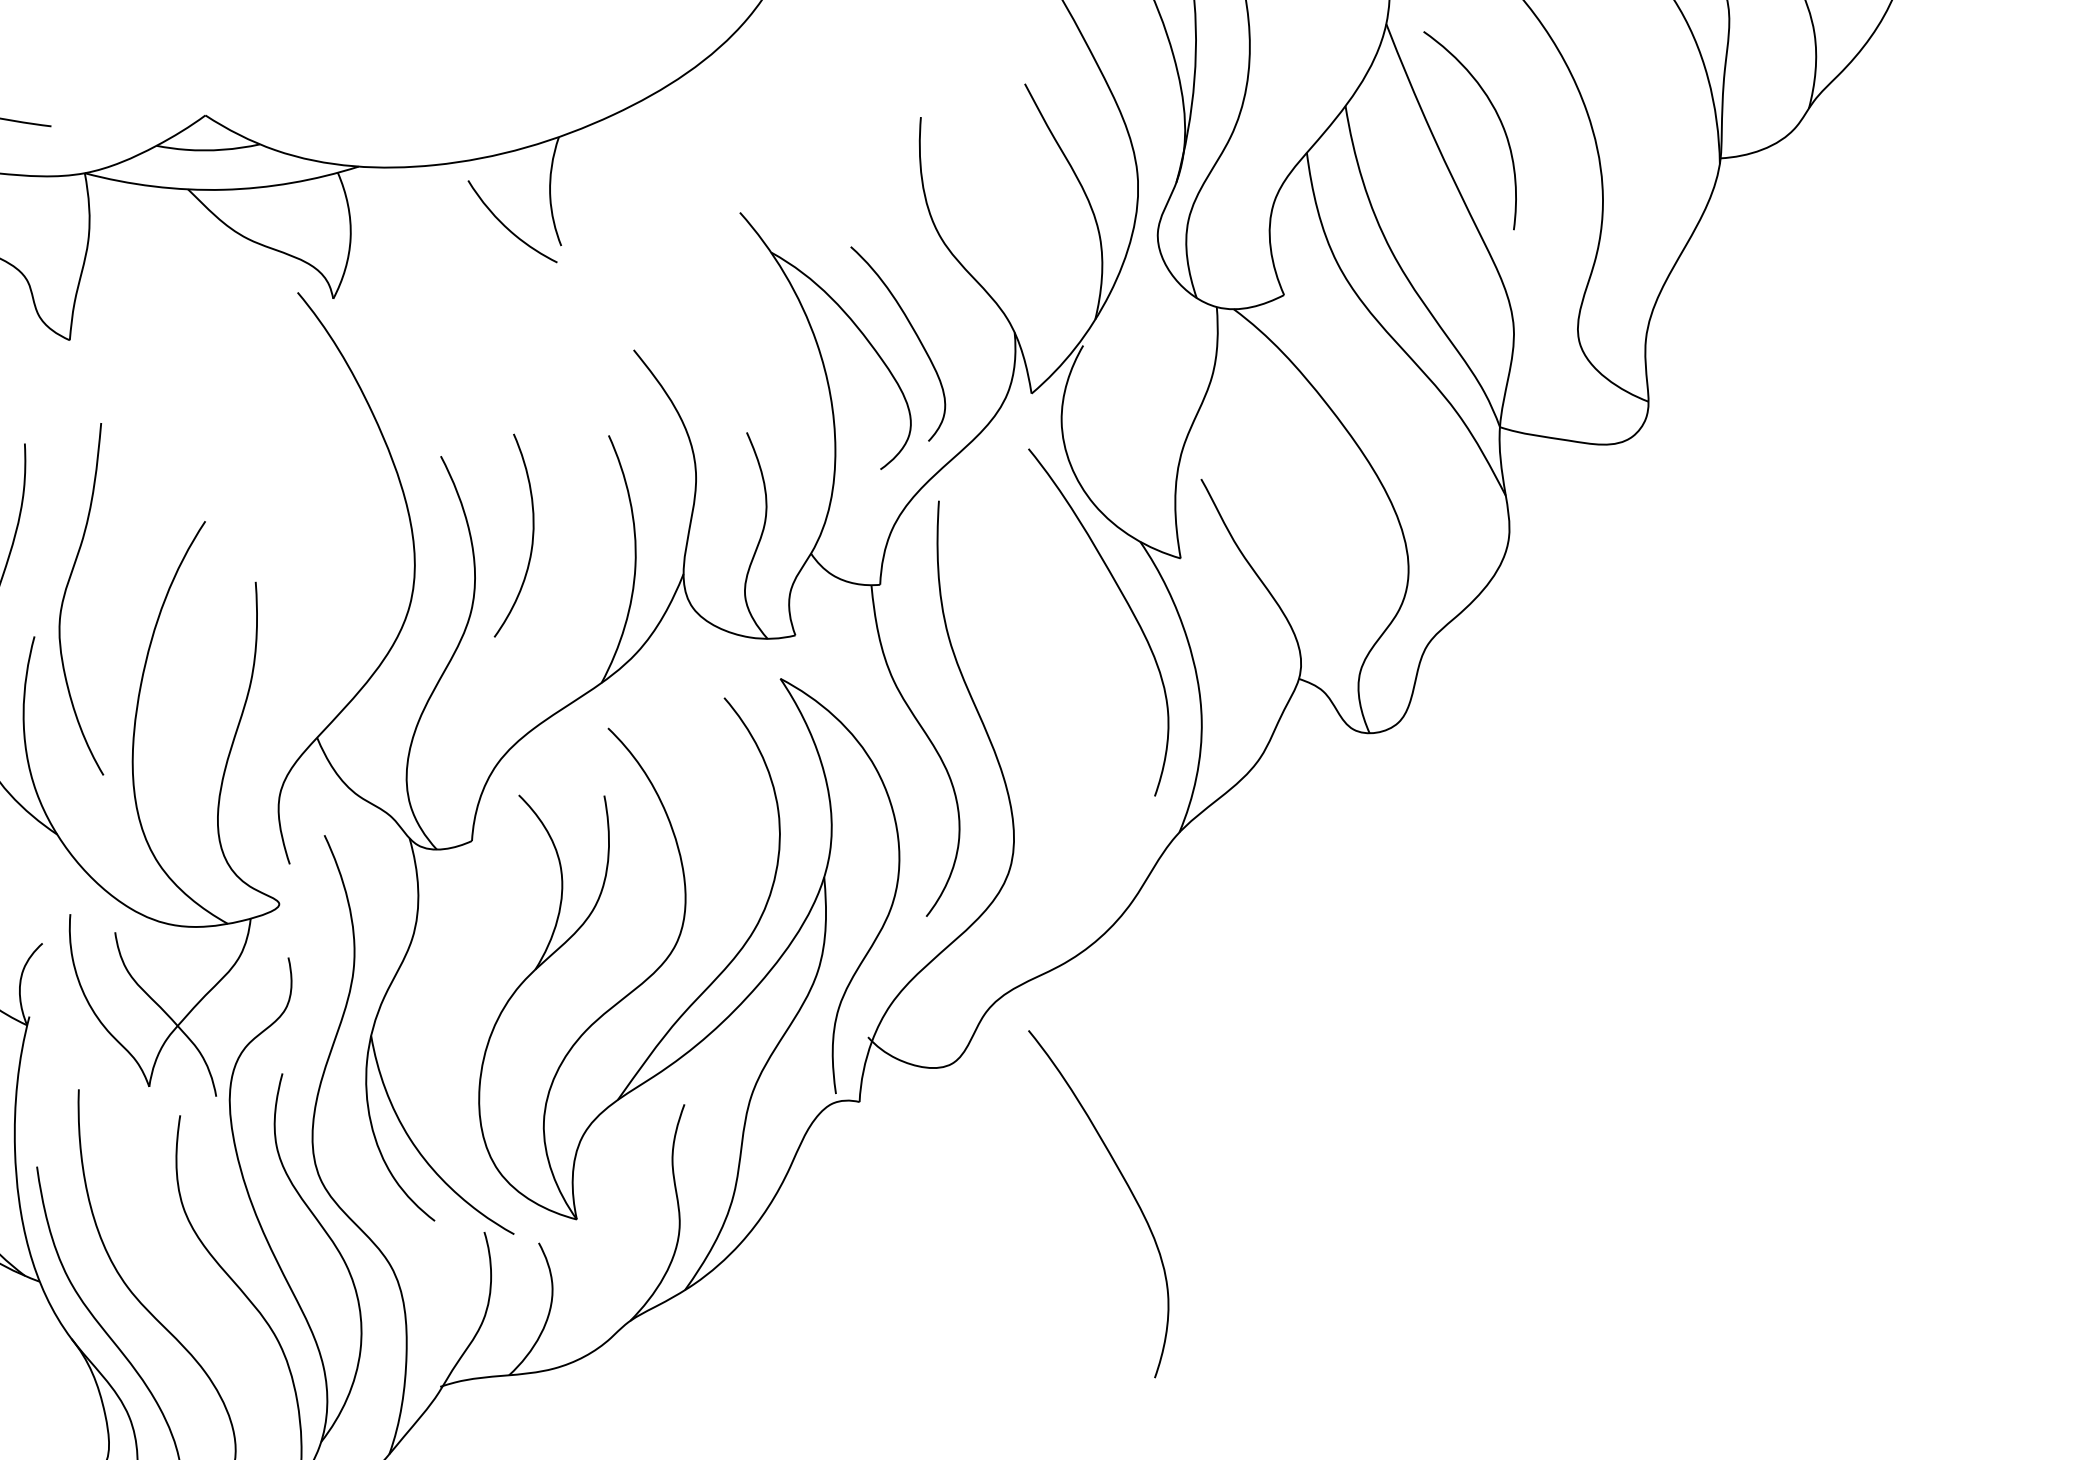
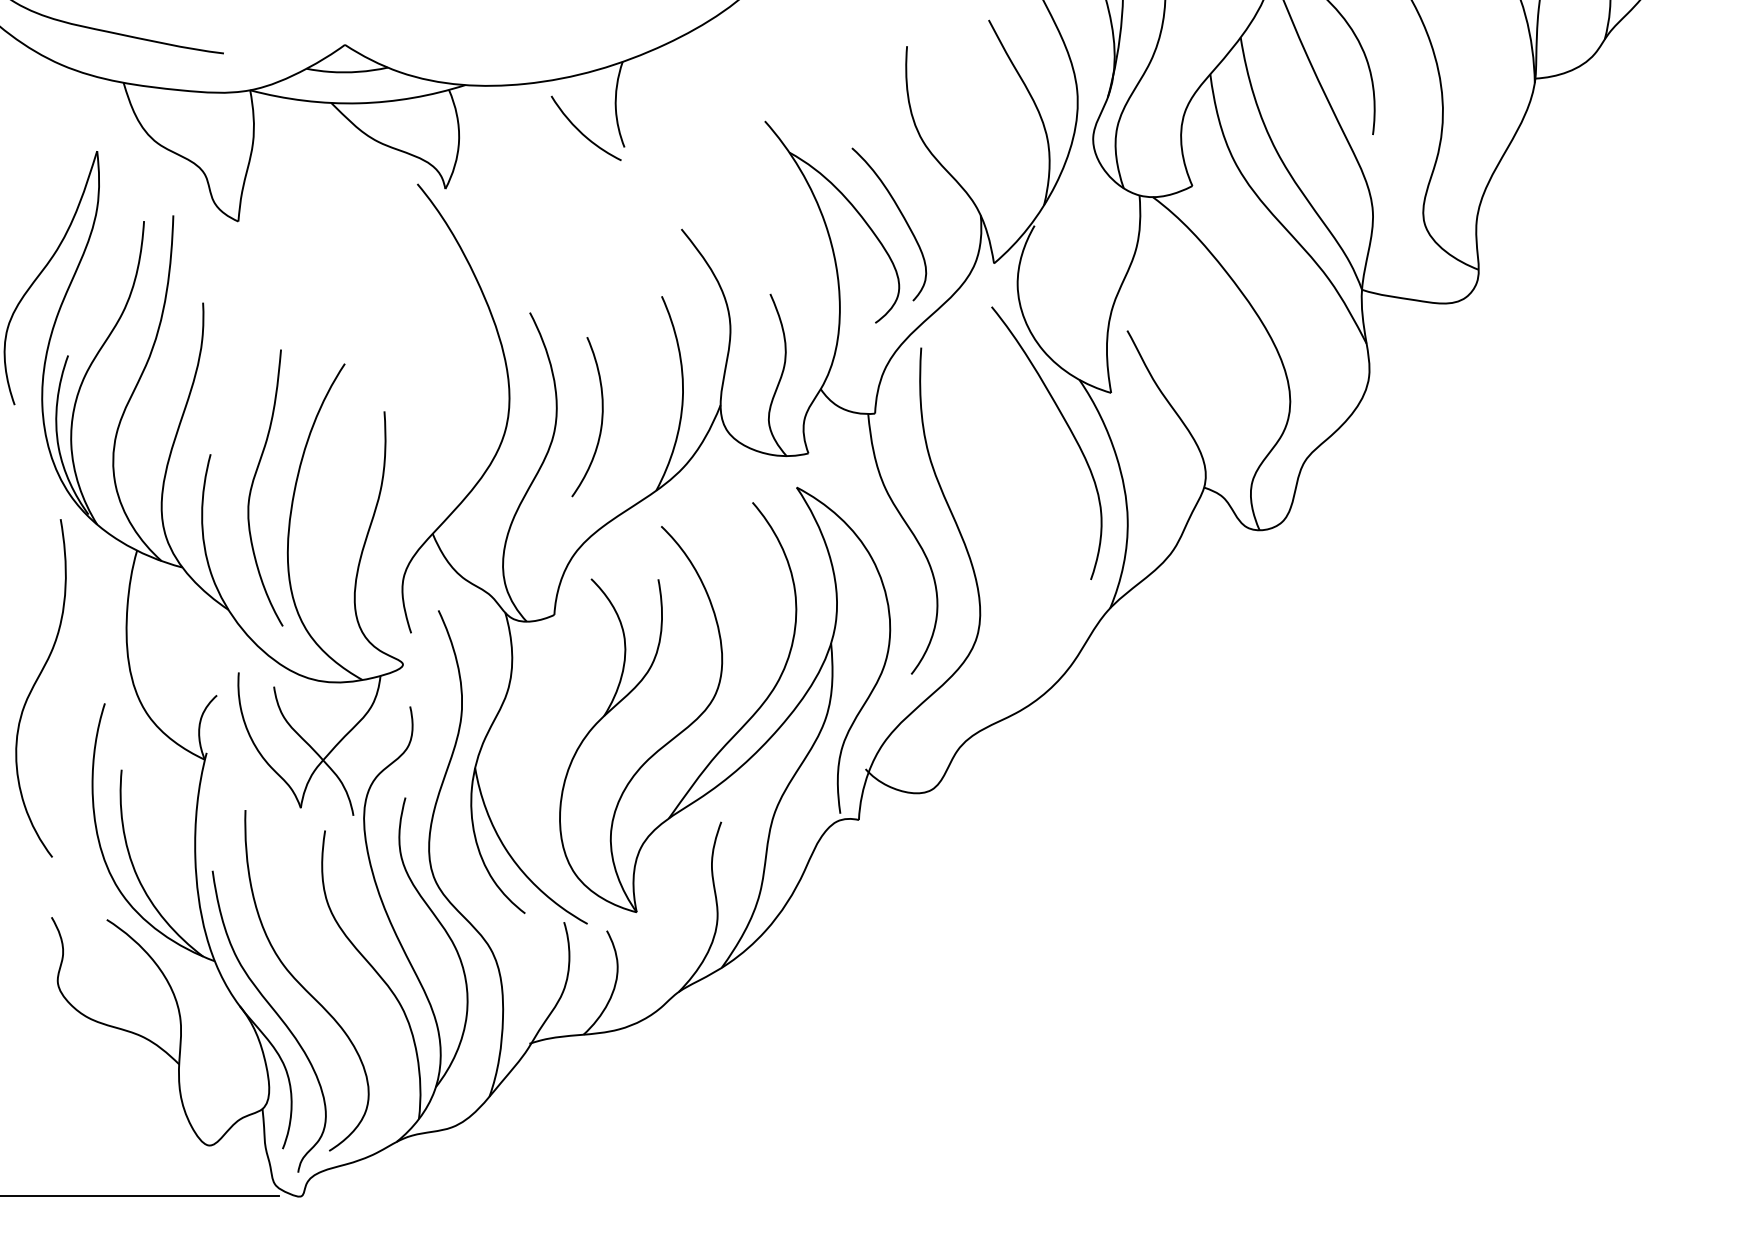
curve: (531, 536) -> (601, 417), moved
curve: (66, 594) -> (253, 484), moved
curve: (1127, 1187) -> (1069, 887), removed

